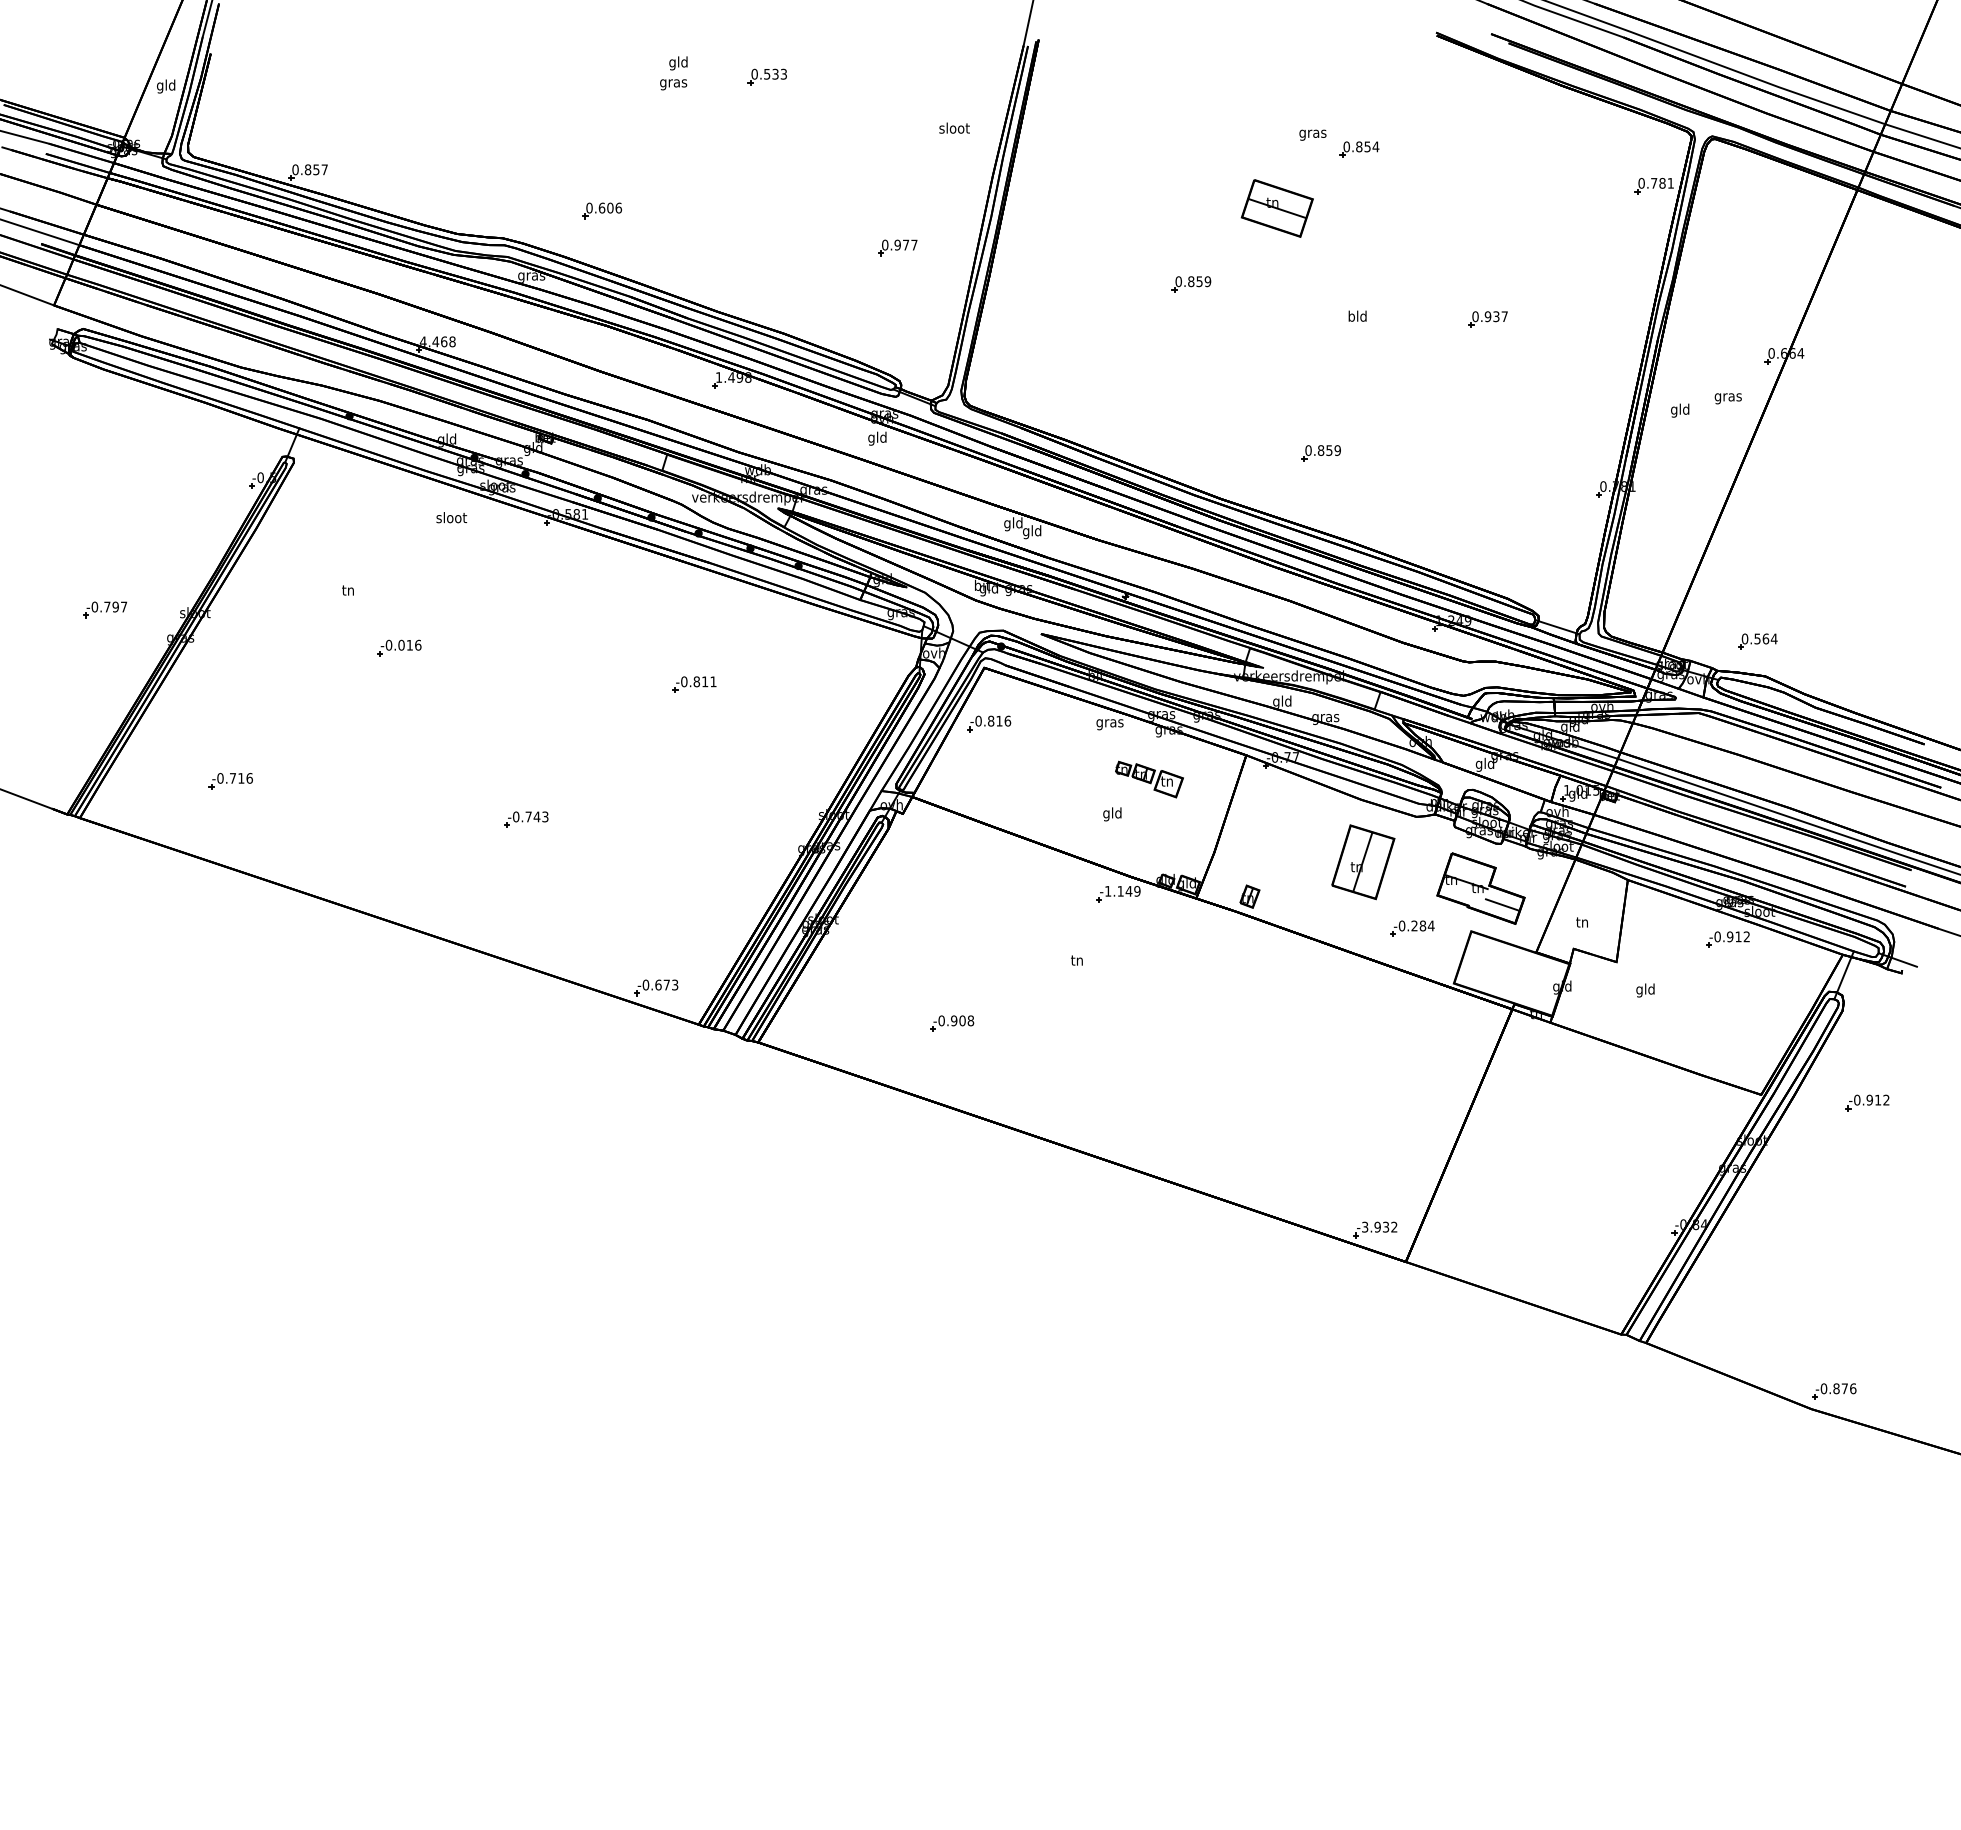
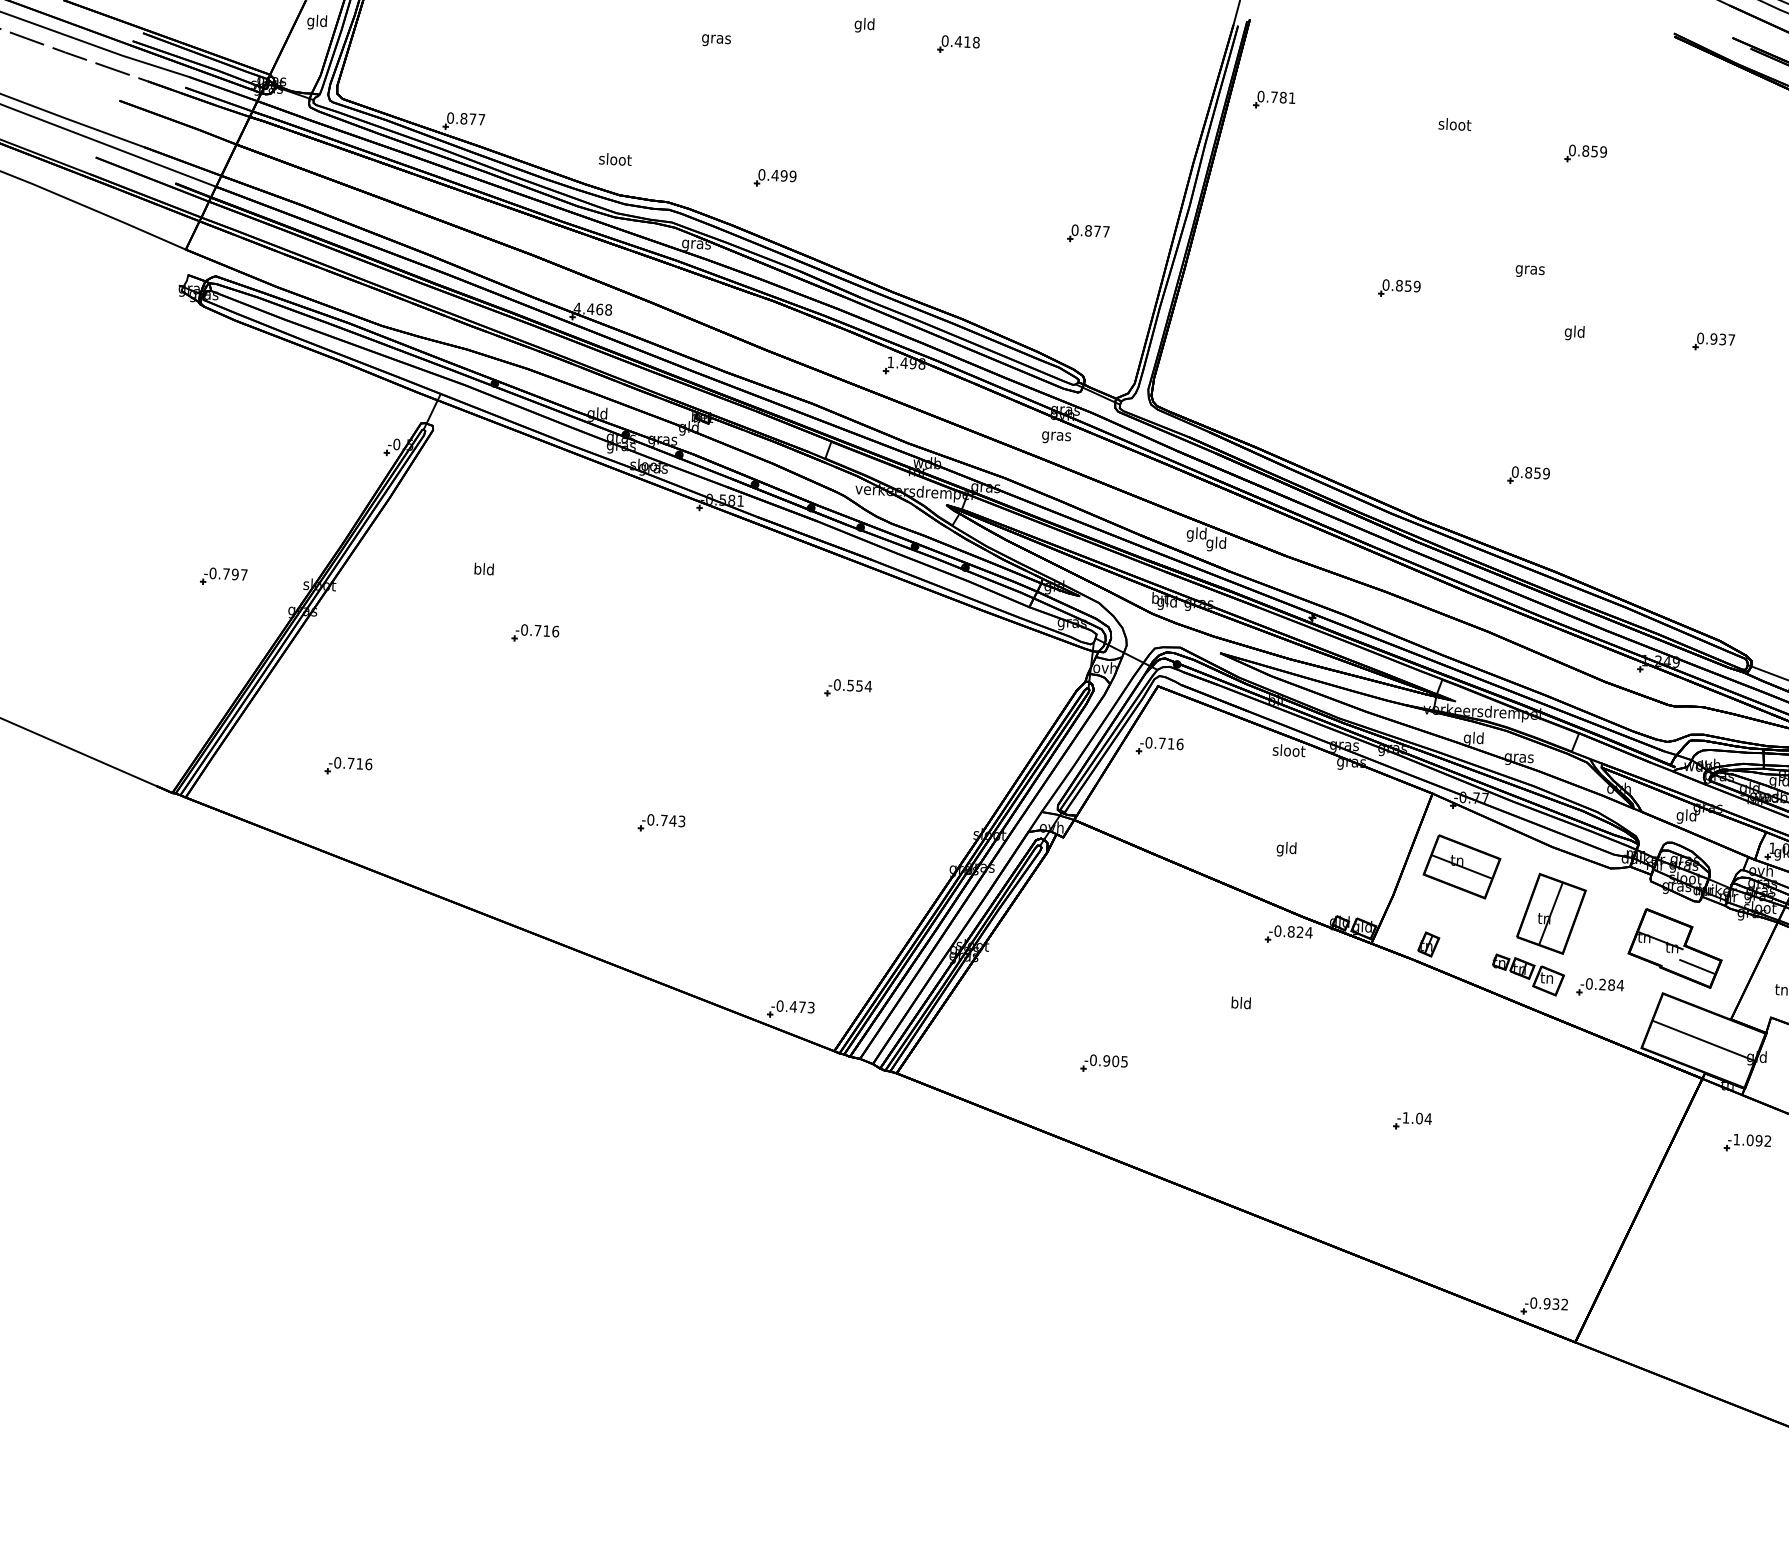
text: (775, 73) -> (967, 41), 0.533 -> 0.418
text: (673, 84) -> (716, 40), moved
part: (1065, 113) -> (1274, 99), added
text: (954, 127) -> (1454, 123), moved
text: (1312, 134) -> (1529, 270), moved
text: (1375, 146) -> (1603, 151), 0.854 -> 0.859
text: (316, 169) -> (472, 118), 0.857 -> 0.877
text: (609, 207) -> (783, 175), 0.606 -> 0.499
part: (1276, 208) -> (1461, 866), moved
text: (897, 245) -> (1088, 231), 0.977 -> 0.877
text: (1351, 317) -> (1568, 332), bld -> gld
text: (877, 438) -> (1056, 435), gld -> gras
text: (451, 517) -> (615, 159), moved
text: (348, 589) -> (484, 568), tn -> bld
text: (401, 644) -> (537, 629), -0.016 -> -0.716
text: (704, 681) -> (858, 685), -0.811 -> -0.554
text: (991, 720) -> (1162, 742), -0.816 -> -0.716
text: (1109, 723) -> (1288, 752), gras -> sloot
part: (1149, 779) -> (1528, 975), moved
text: (1122, 890) -> (1293, 931), -1.149 -> -0.824
text: (1077, 959) -> (1241, 1002), tn -> bld
line: (1511, 973) -> (1703, 1040), added
text: (658, 984) -> (793, 1006), -0.673 -> -0.473
text: (970, 1020) -> (1124, 1061), -0.908 -> -0.905
part: (1243, 1062) -> (1412, 1120), added
part: (1557, 1067) -> (1747, 1143), added
text: (1365, 1226) -> (1534, 1302), -3.932 -> -0.932

